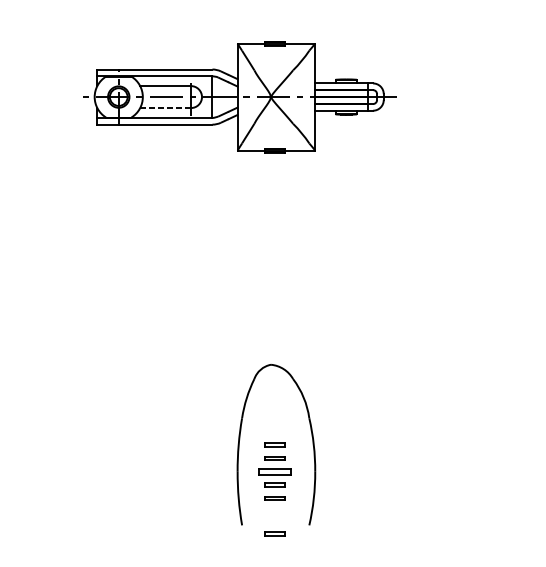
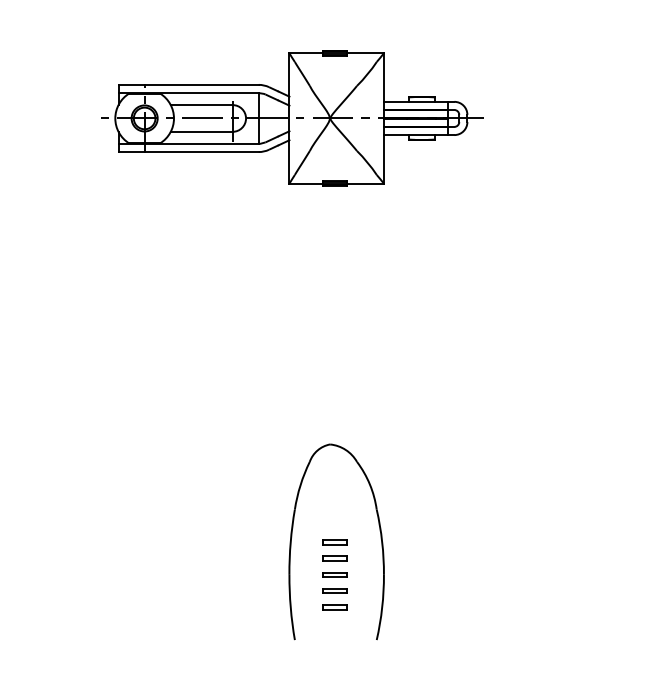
line: (165, 107) -> (201, 131), dashed -> solid
part: (274, 471) -> (334, 574), size x0.62
part: (274, 533) -> (334, 650), removed

